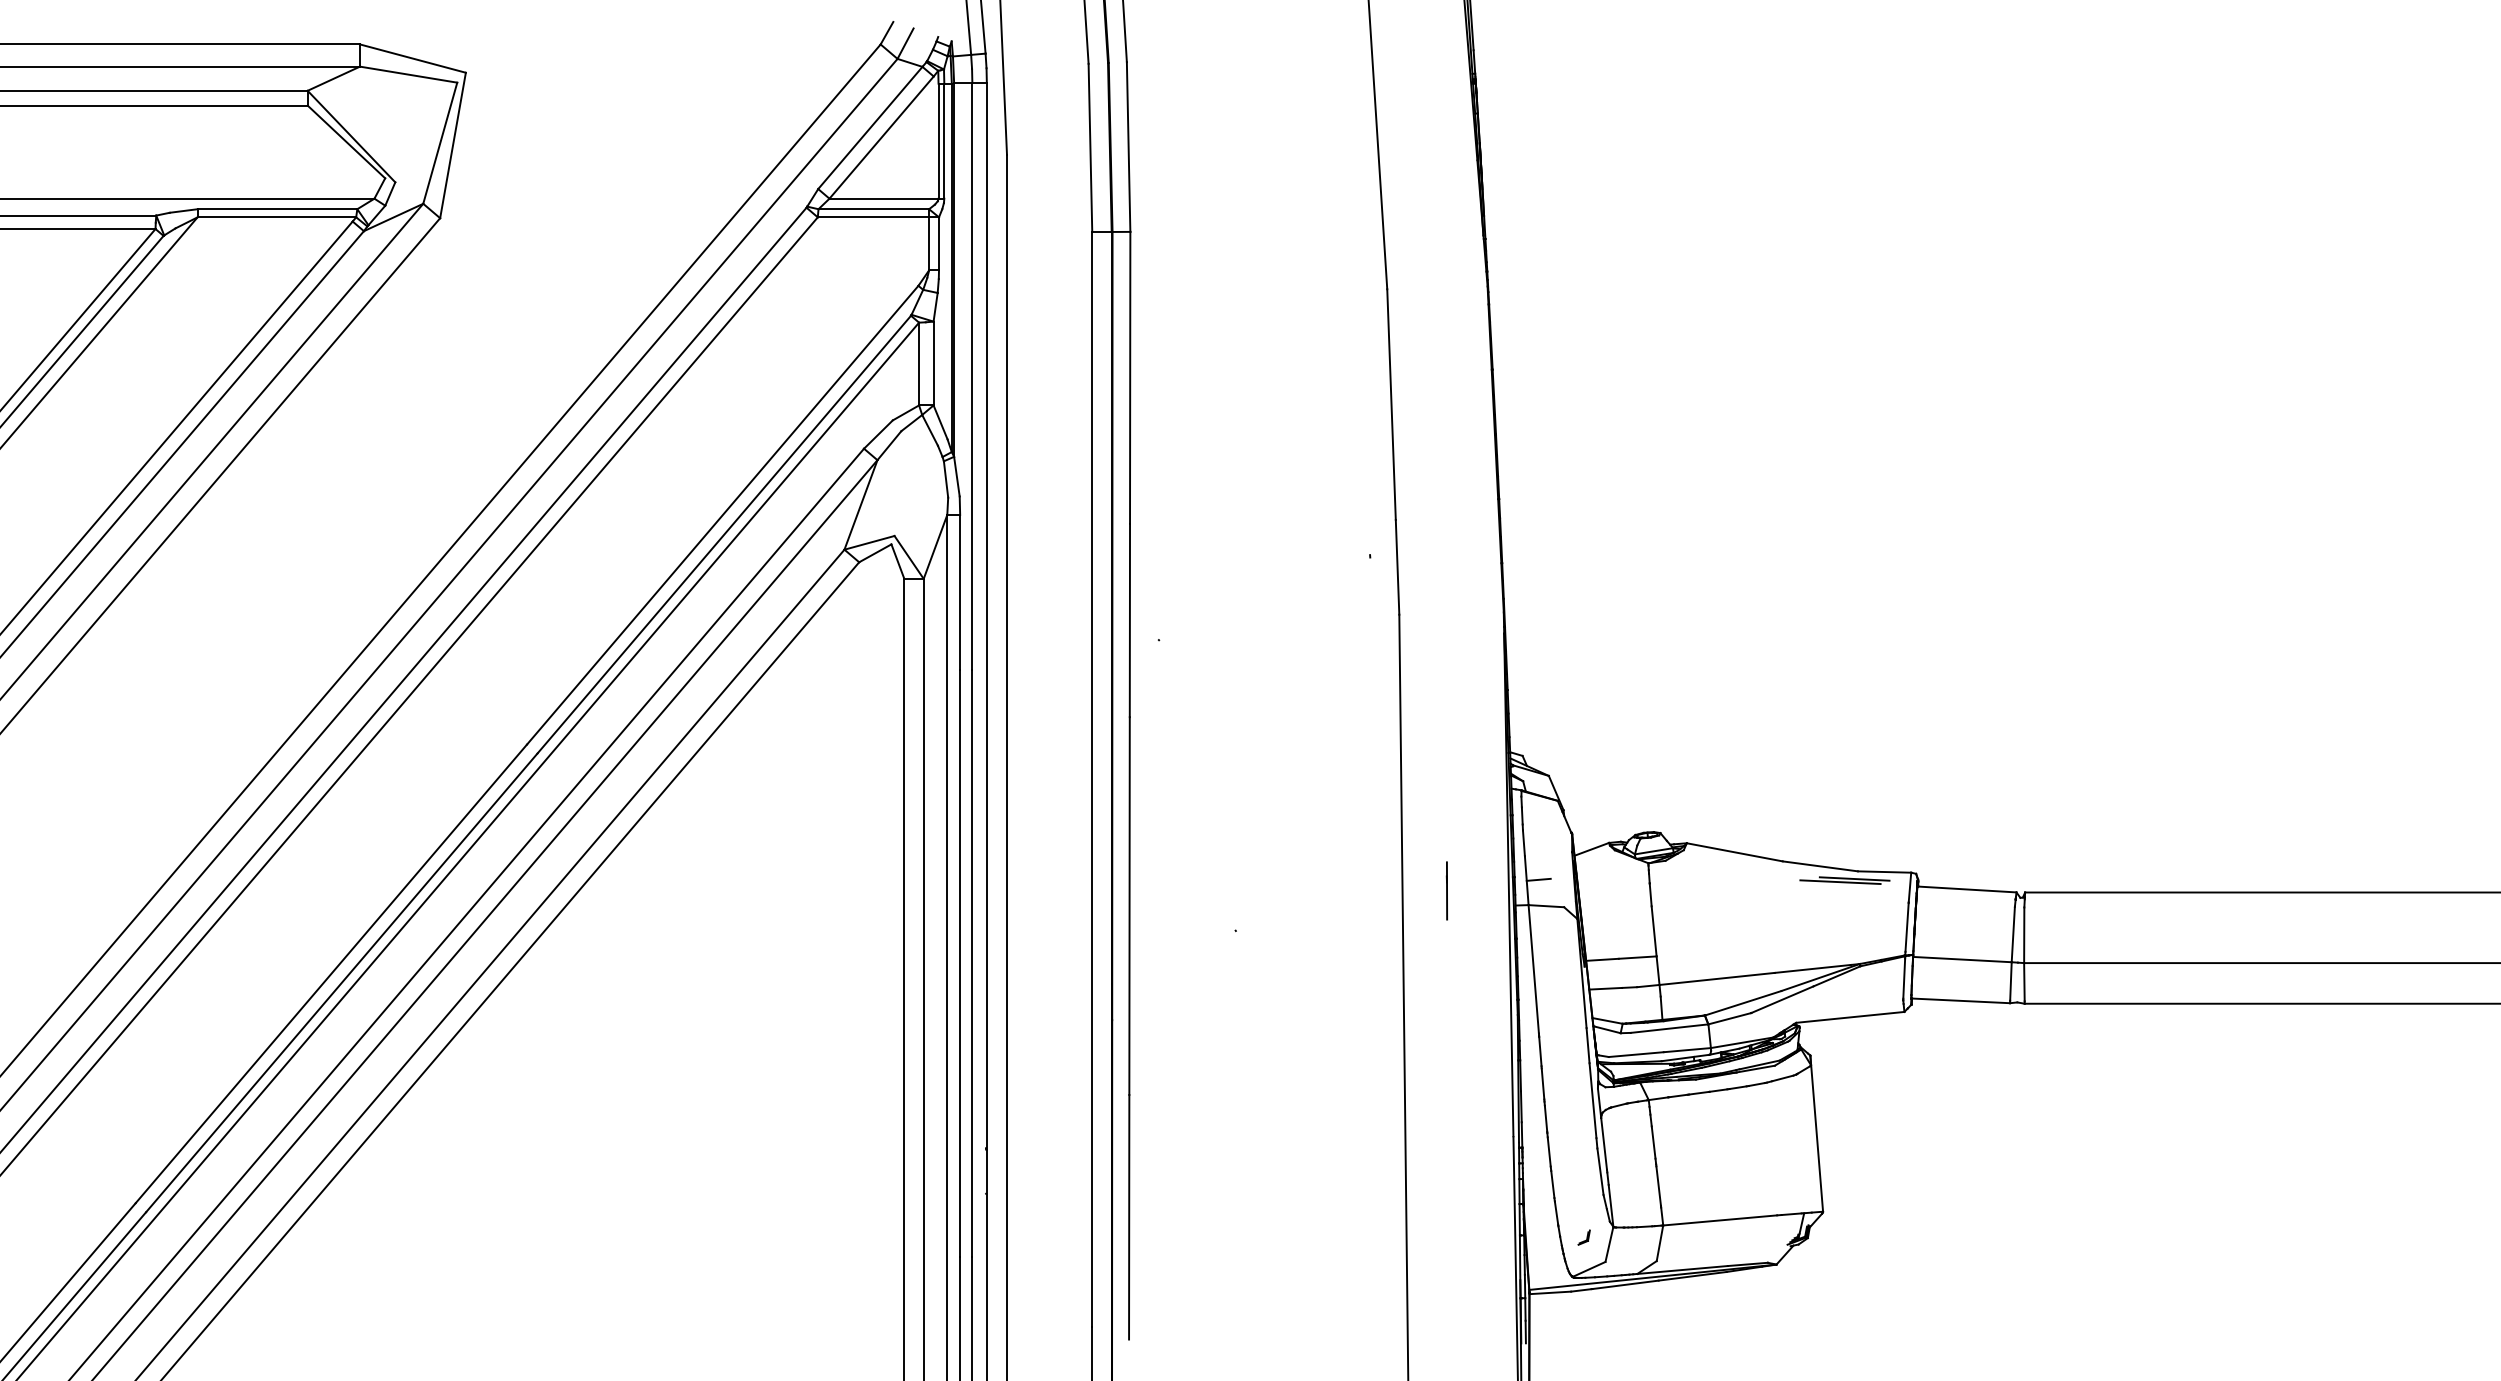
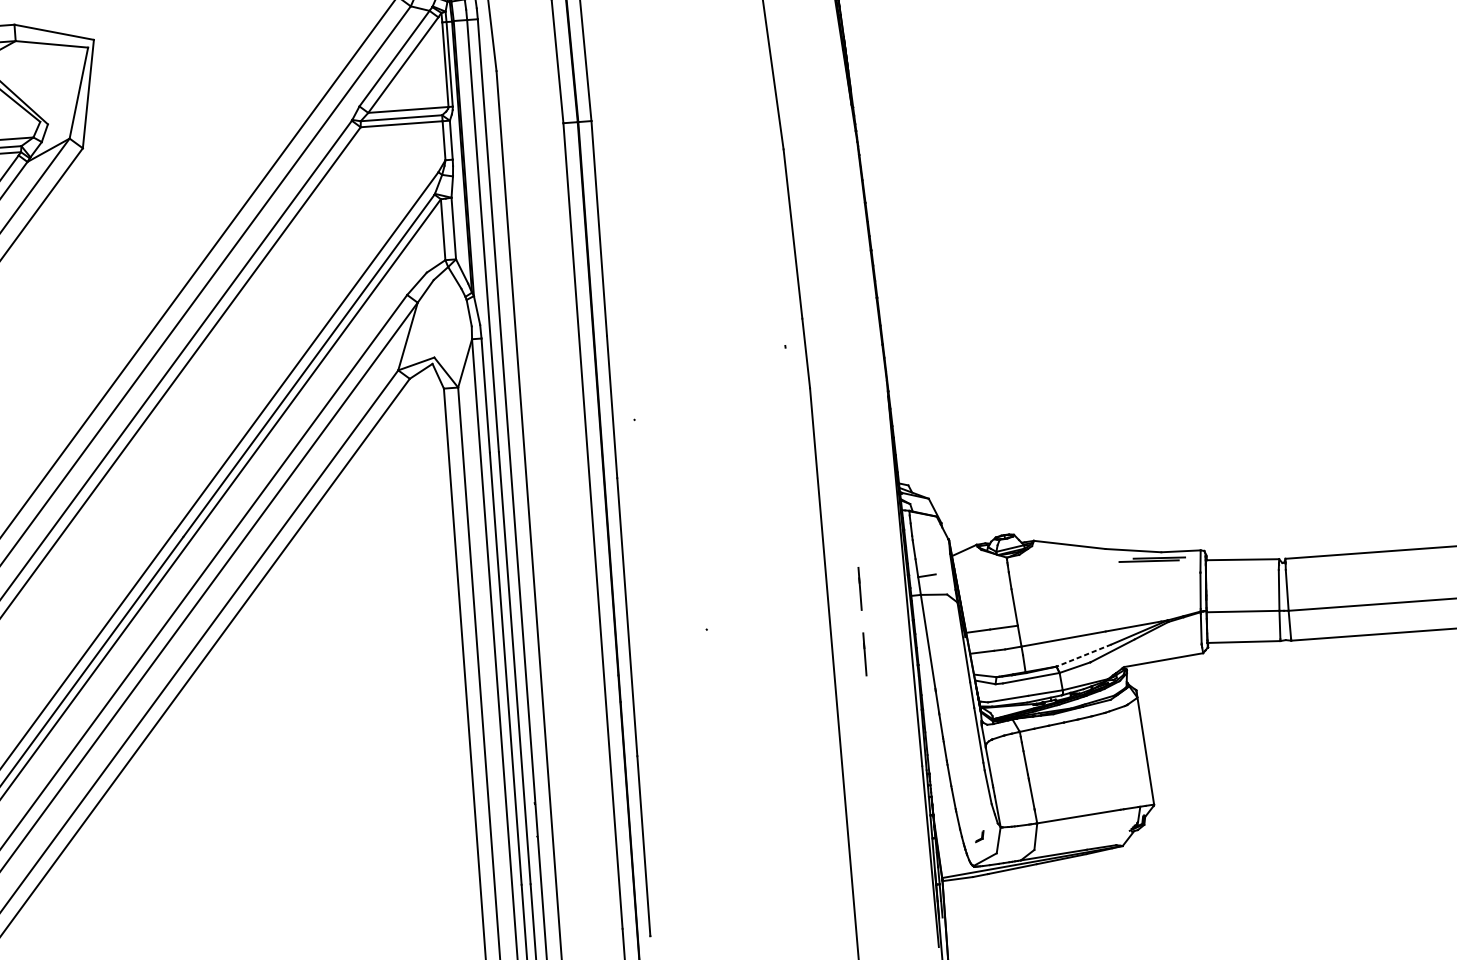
line: (1446, 979) -> (864, 654), added
line: (1742, 1003) -> (1083, 655), solid -> dashed

